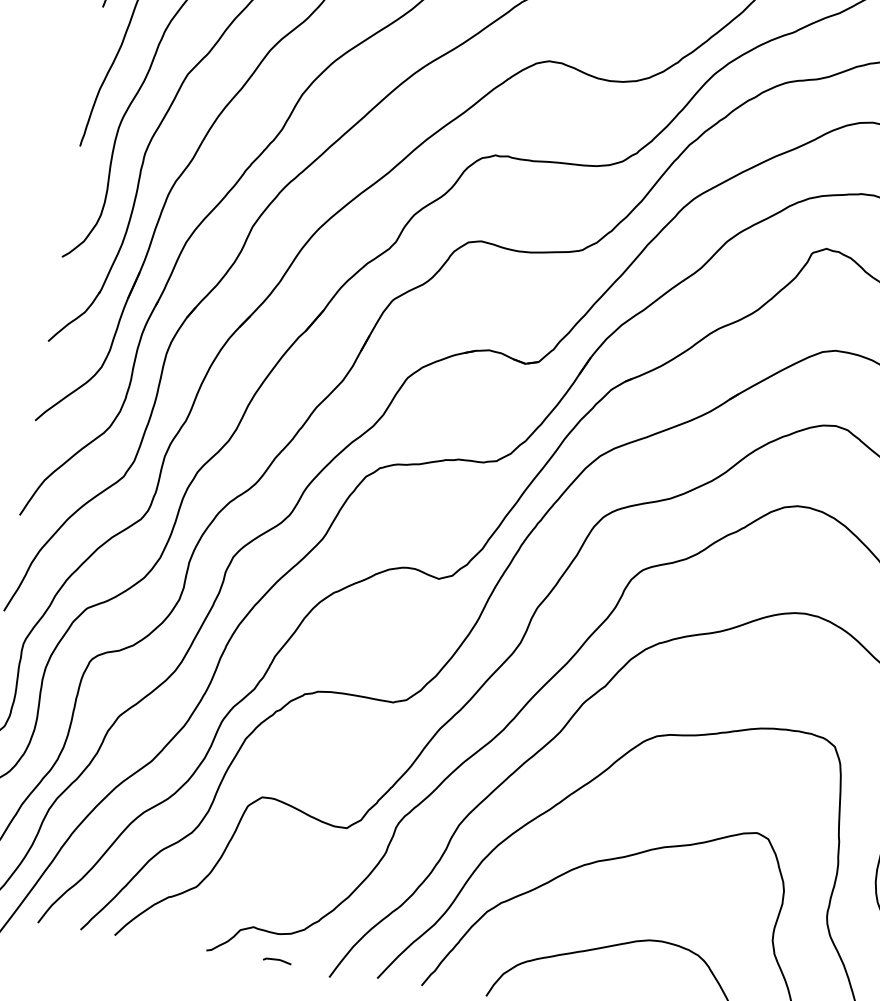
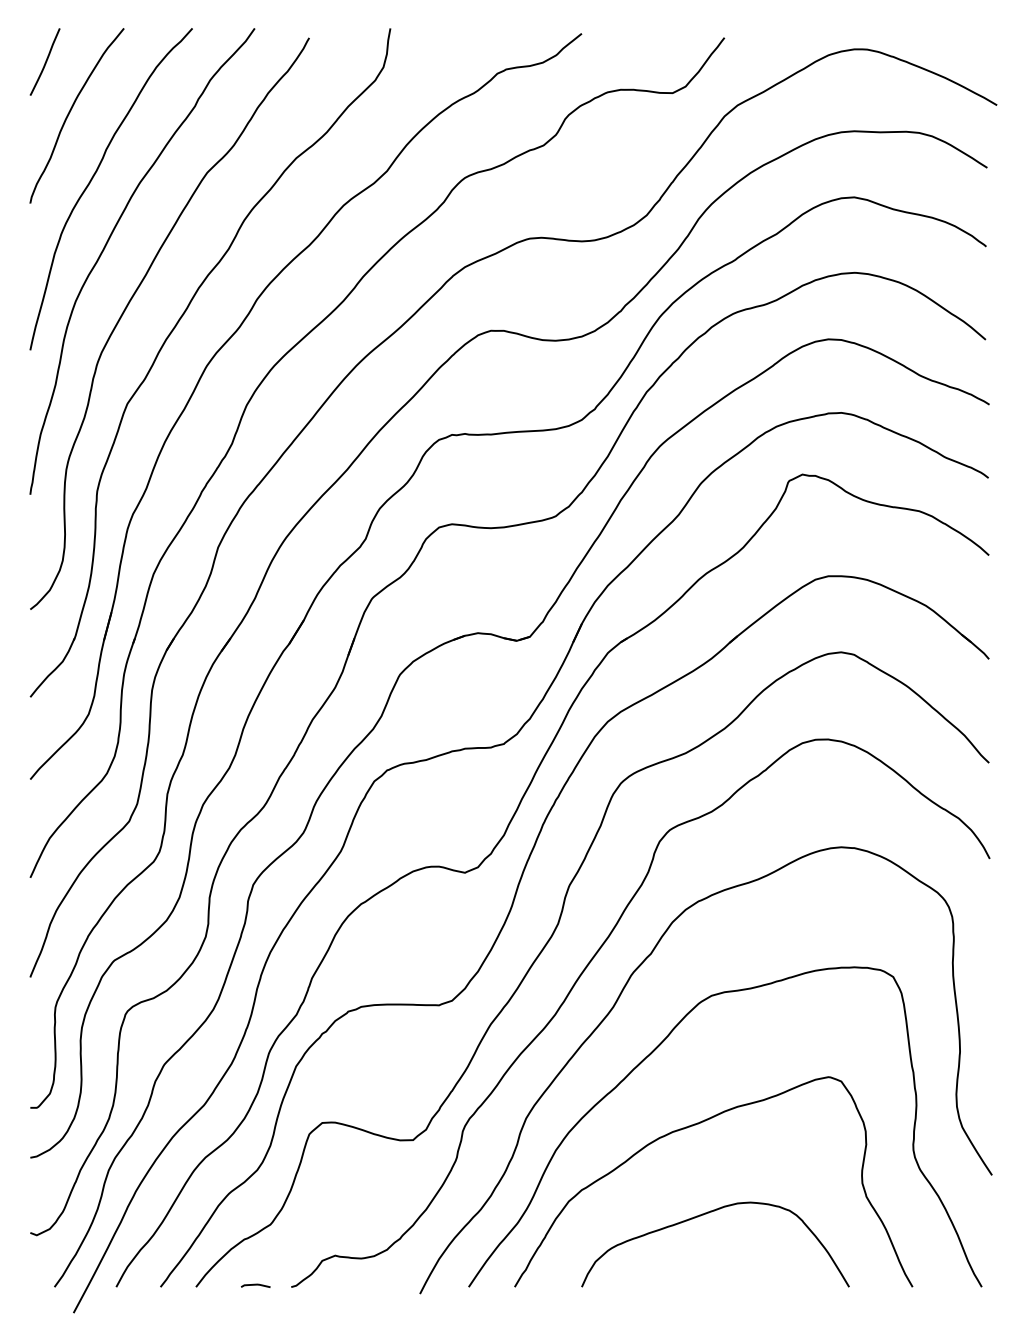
line: (277, 960) -> (255, 1285), moved

